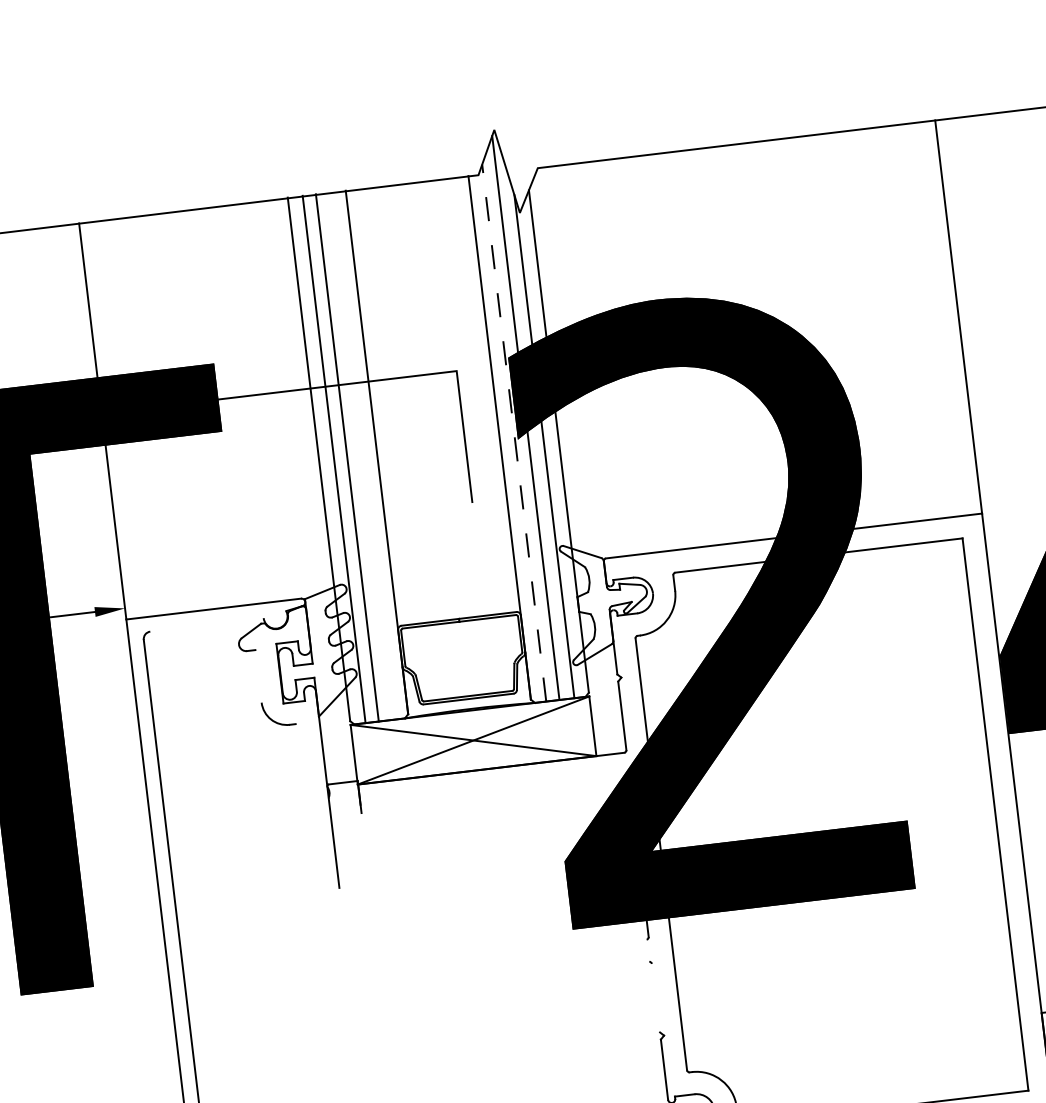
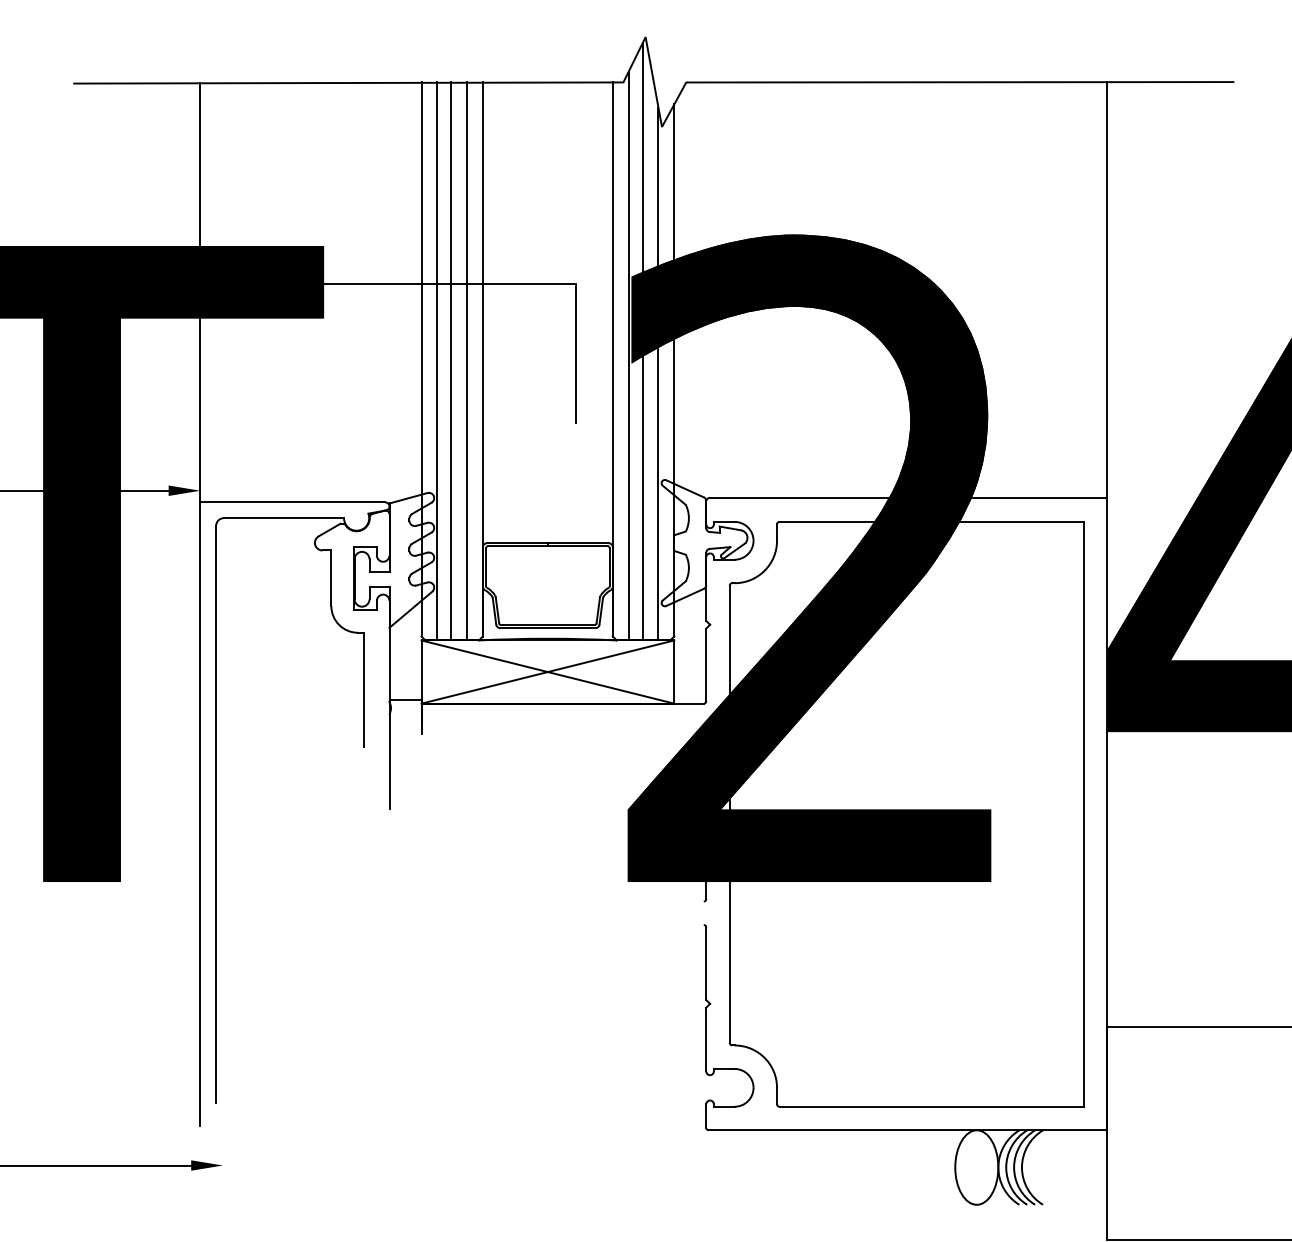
line: (514, 432) -> (628, 355), dashed -> solid
line: (362, 456) -> (467, 361), added
line: (206, 625) -> (283, 518), added
line: (258, 676) -> (331, 578), added
line: (302, 777) -> (364, 689), added
line: (656, 997) -> (706, 963), added

